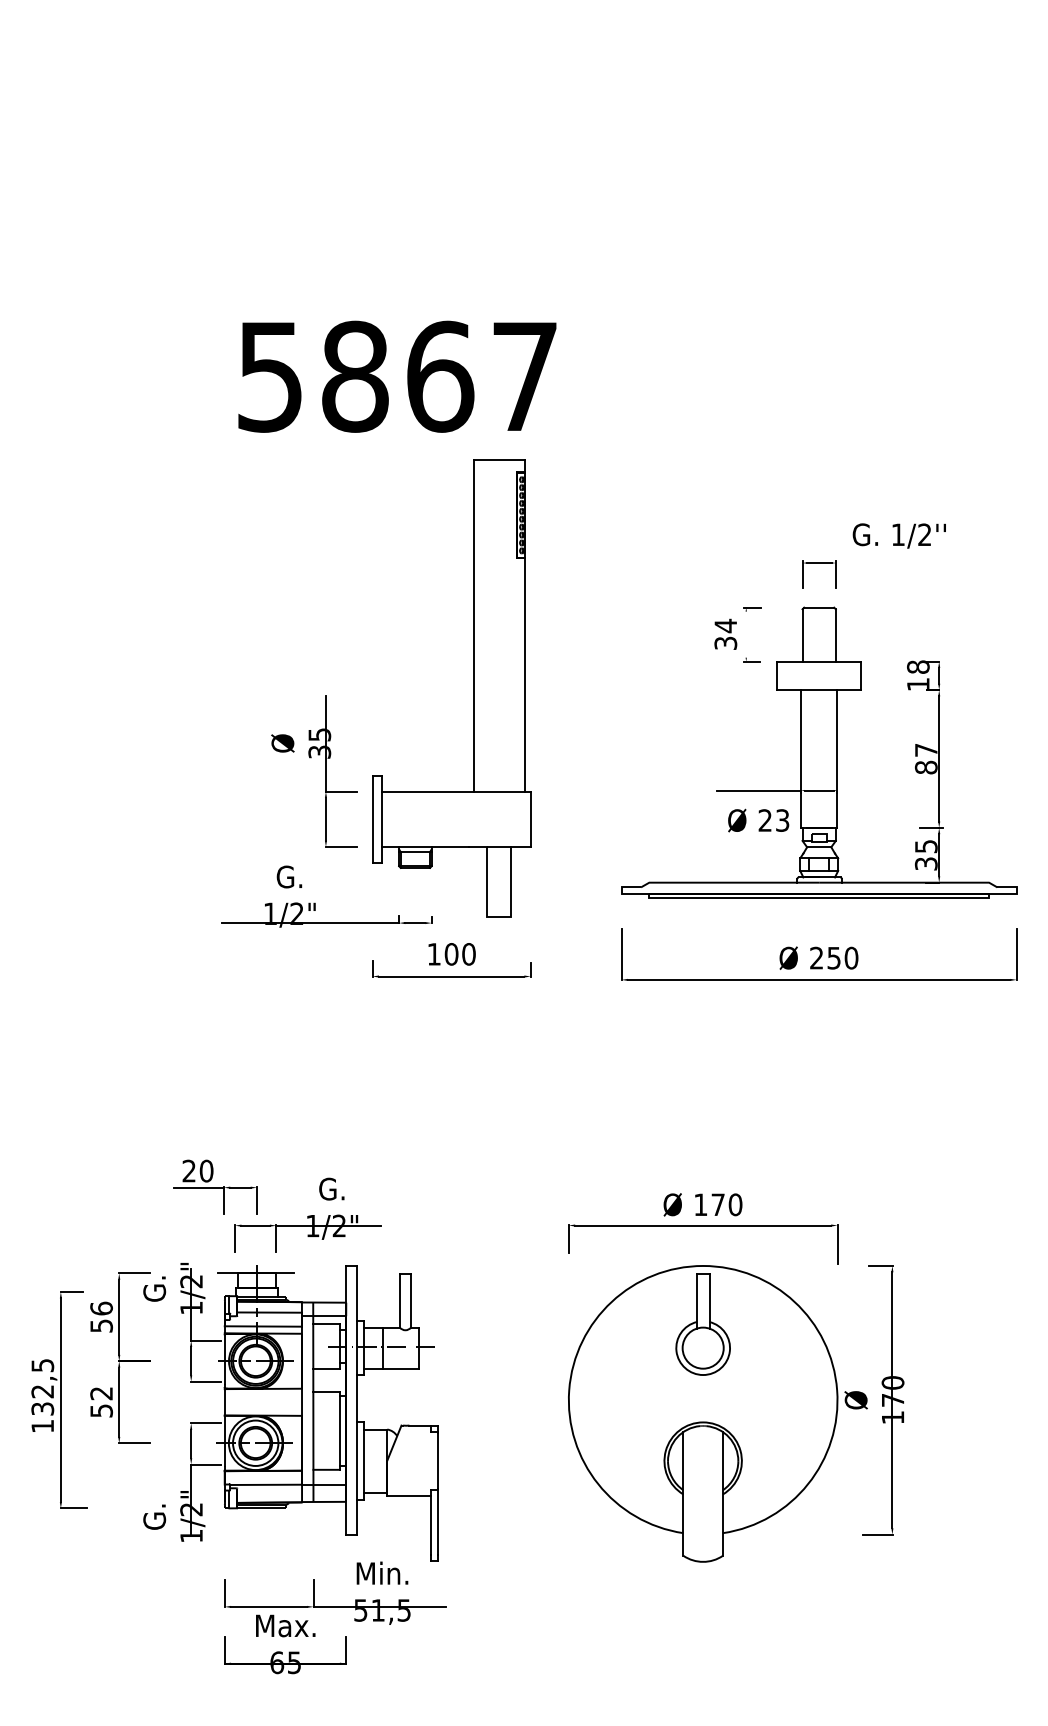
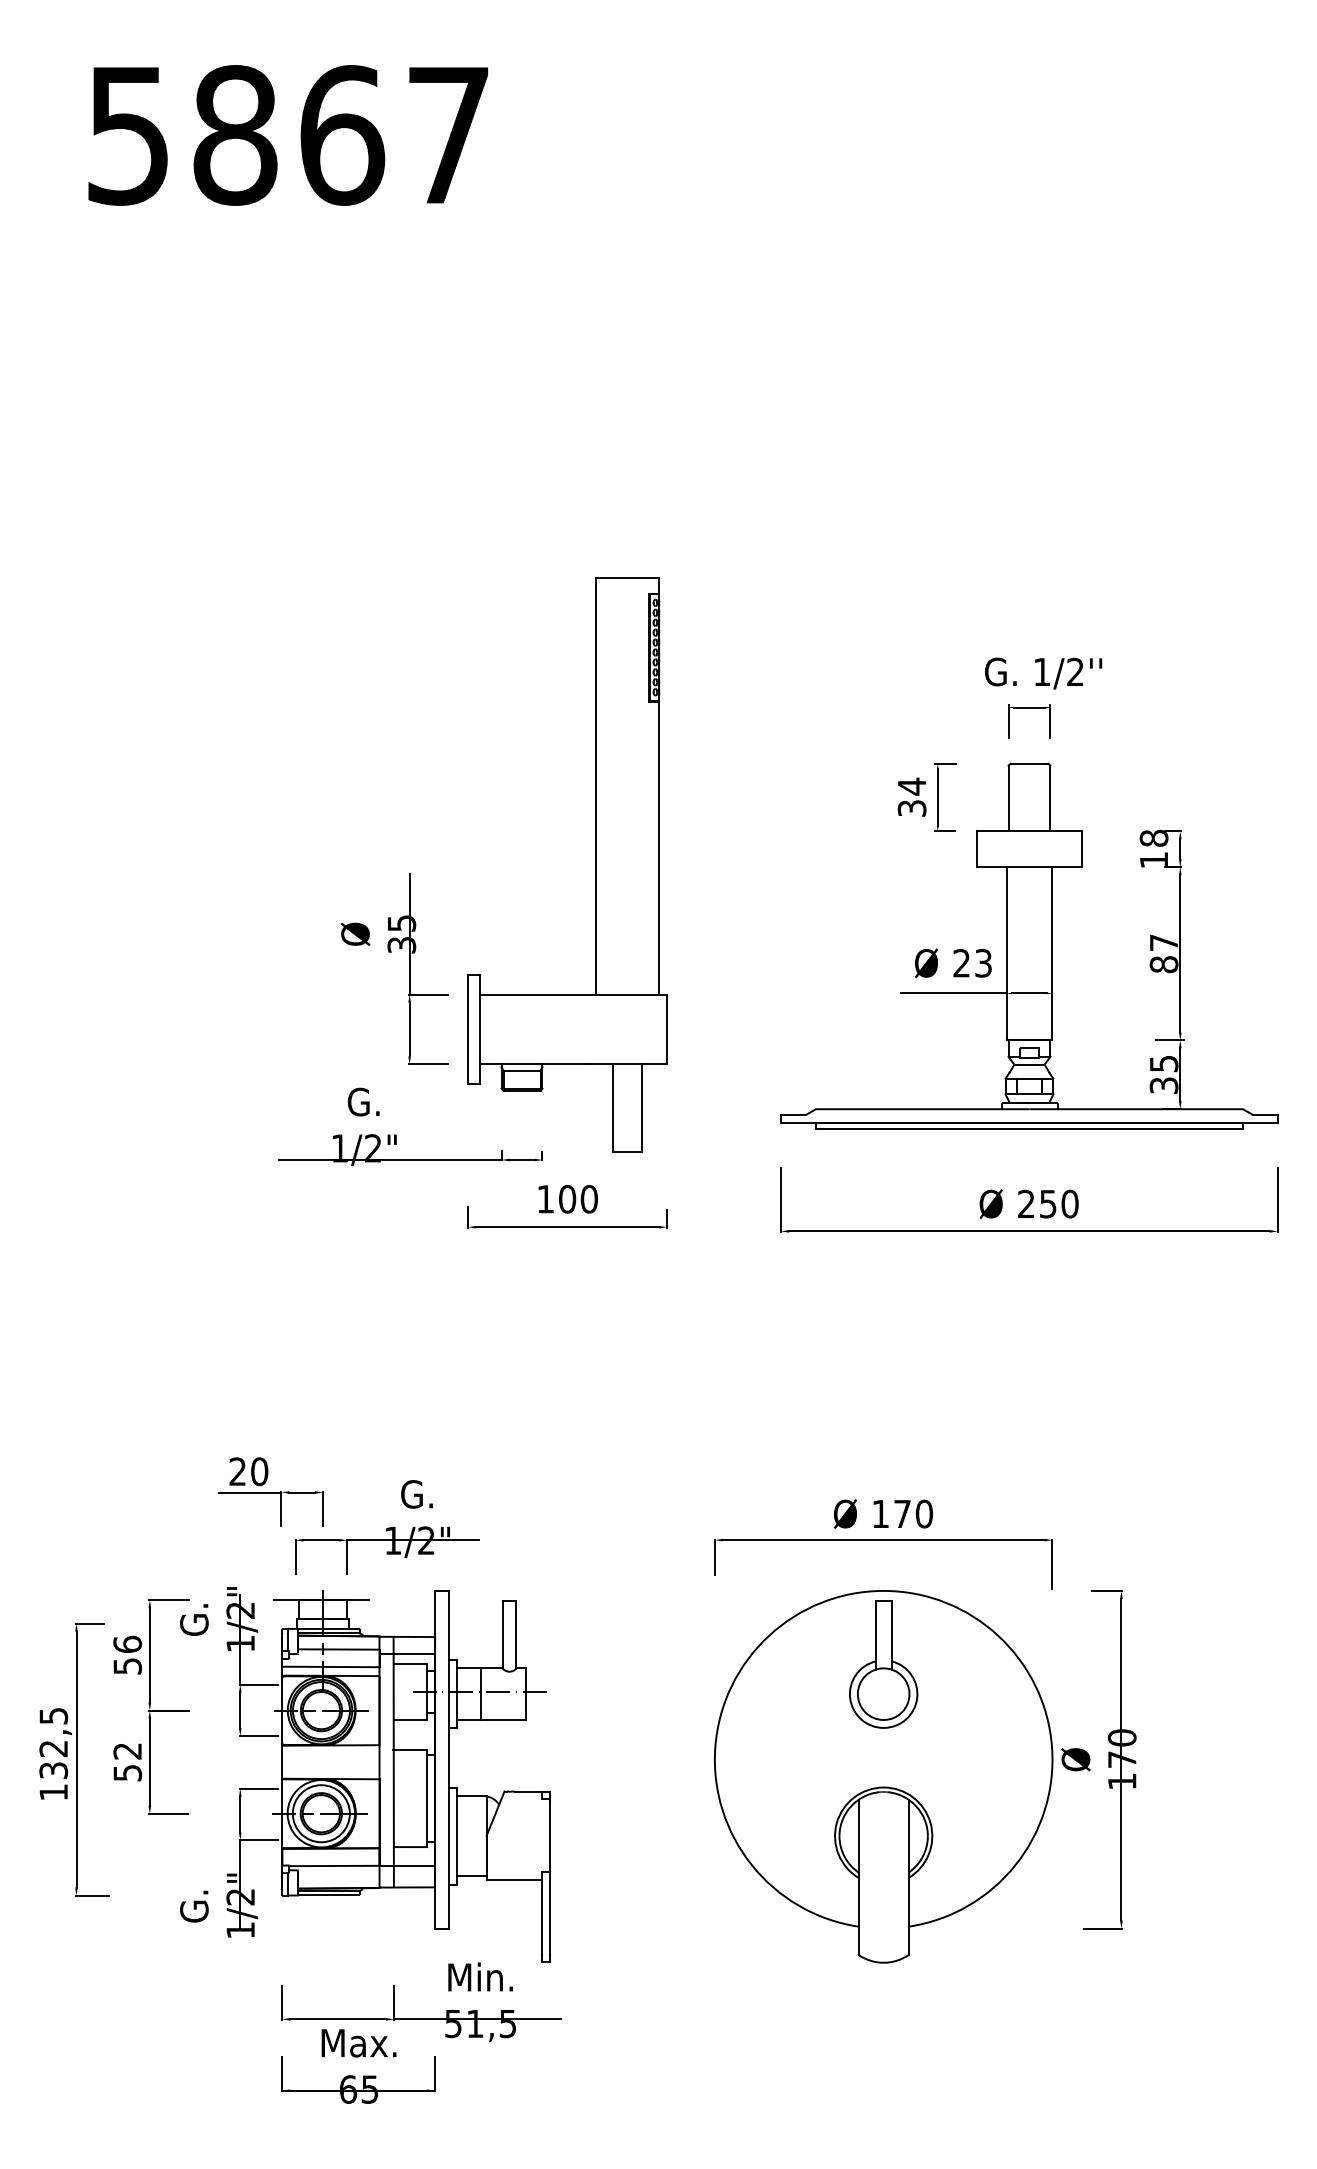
text: (397, 376) -> (288, 135), moved
text: (898, 535) -> (1042, 672), moved
line: (746, 634) -> (938, 797), added
text: (758, 820) -> (953, 963), moved

